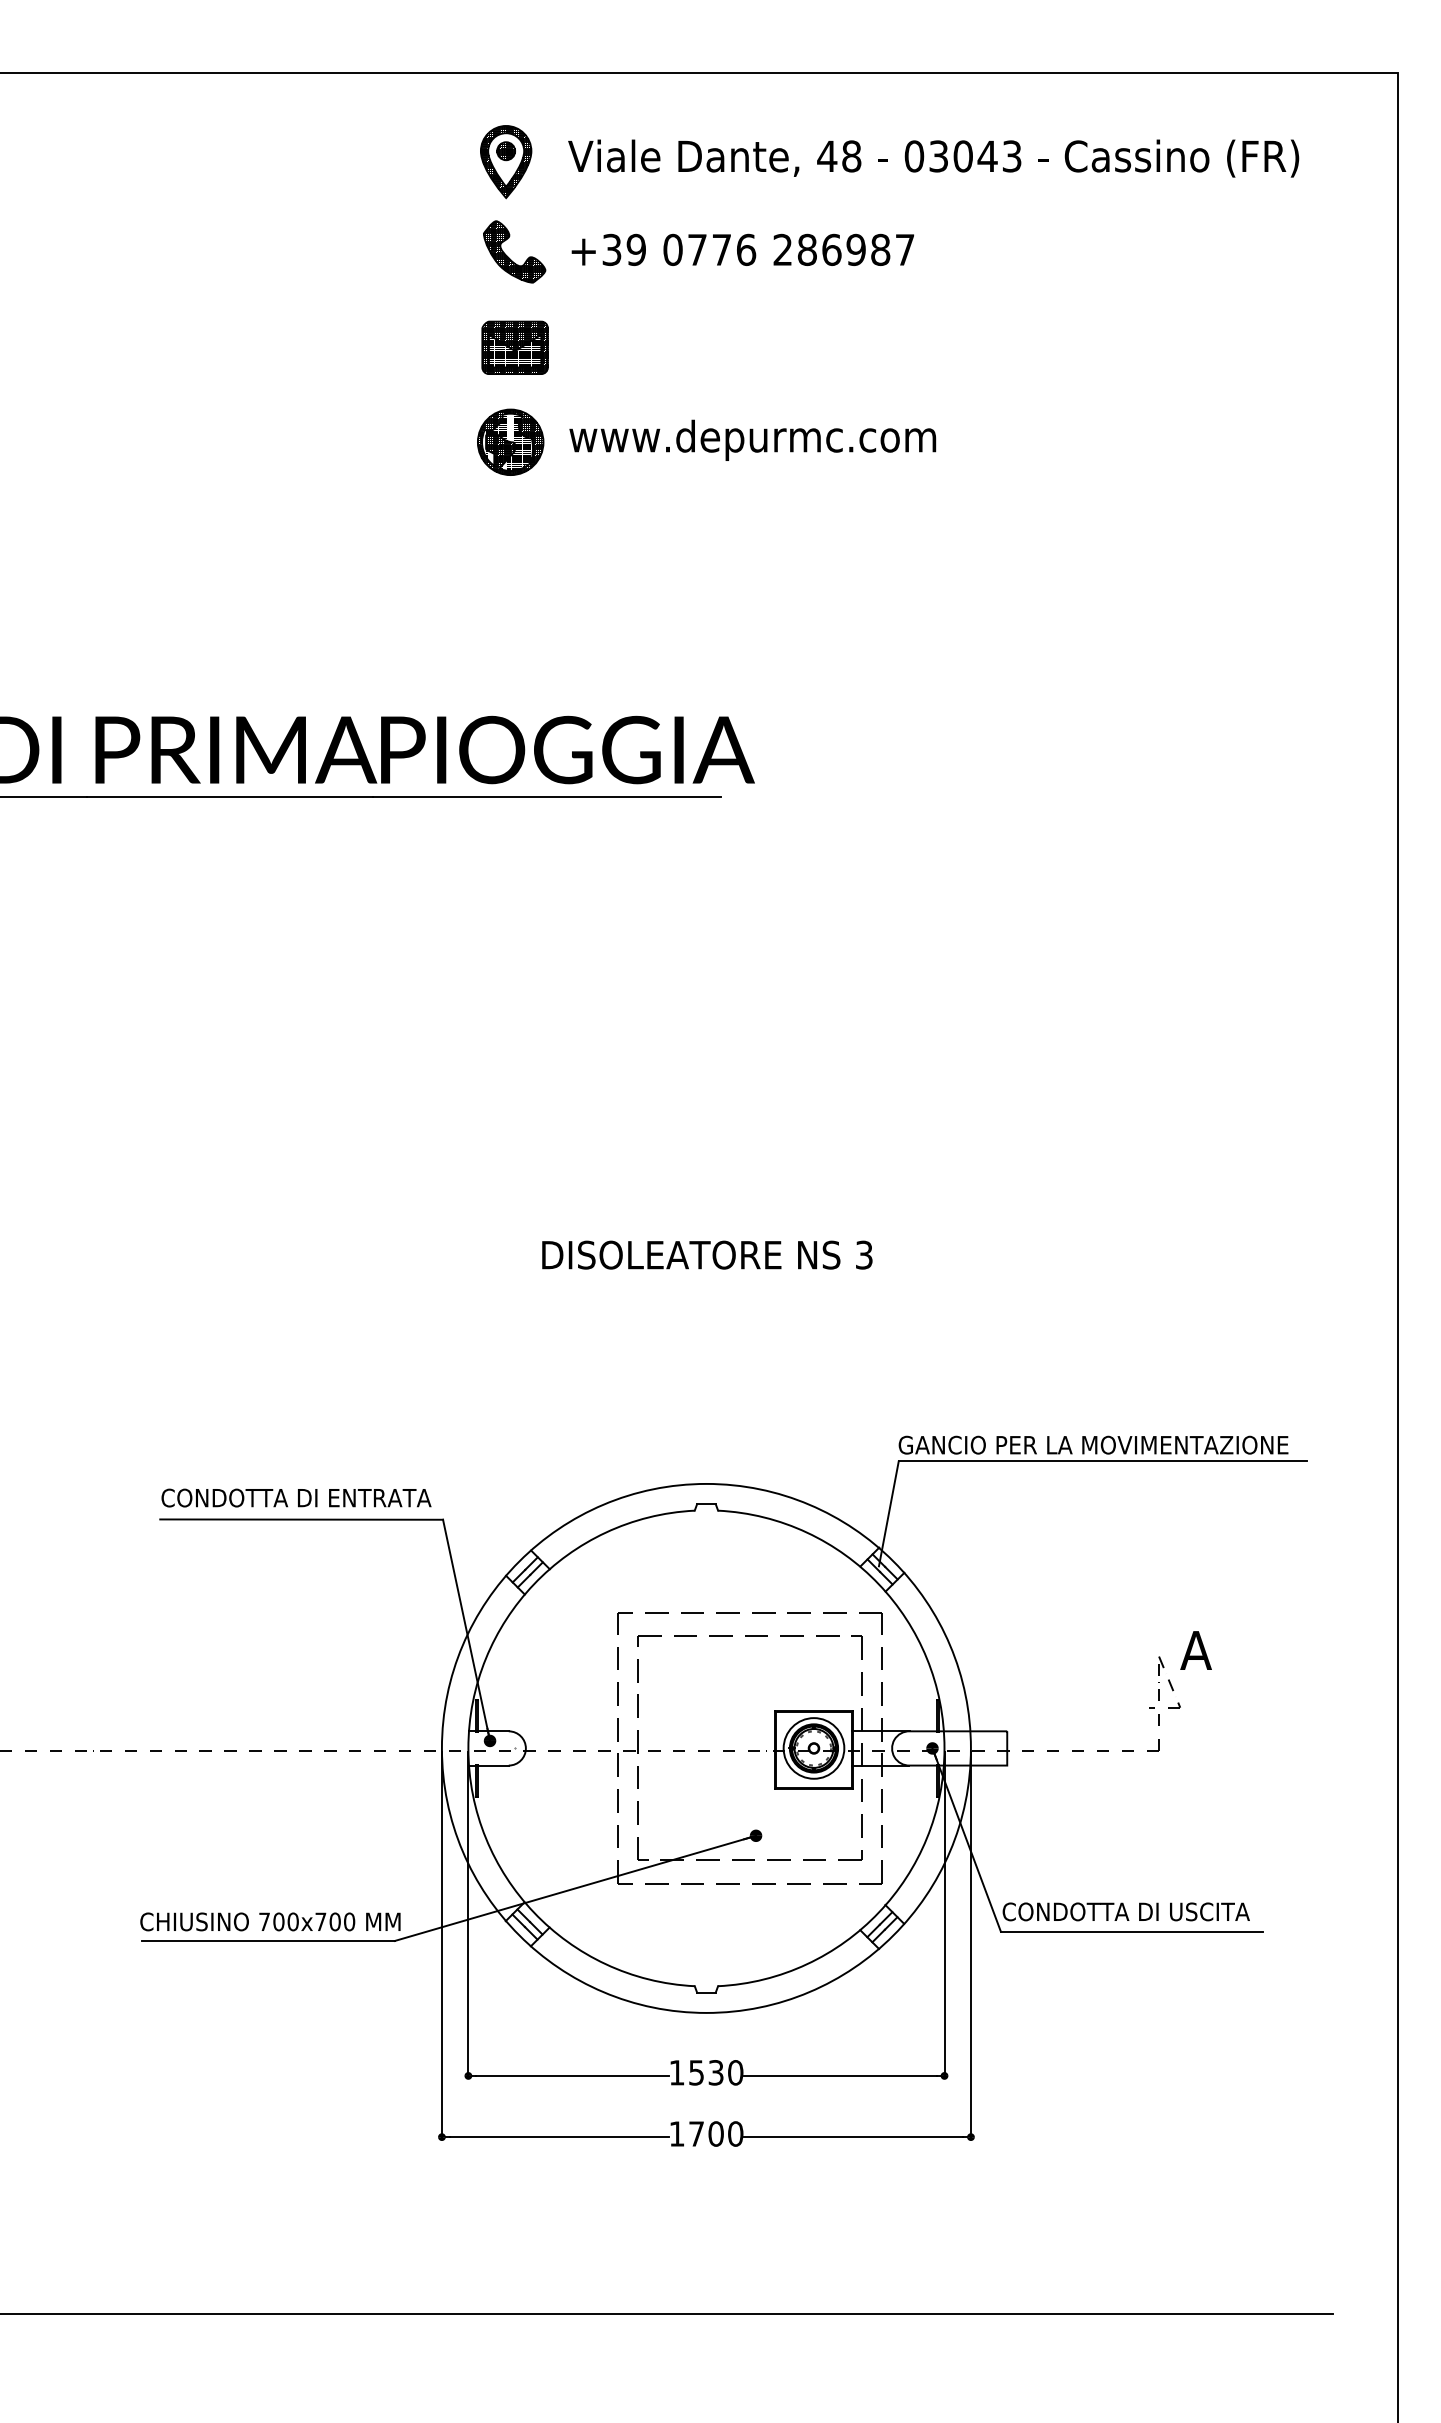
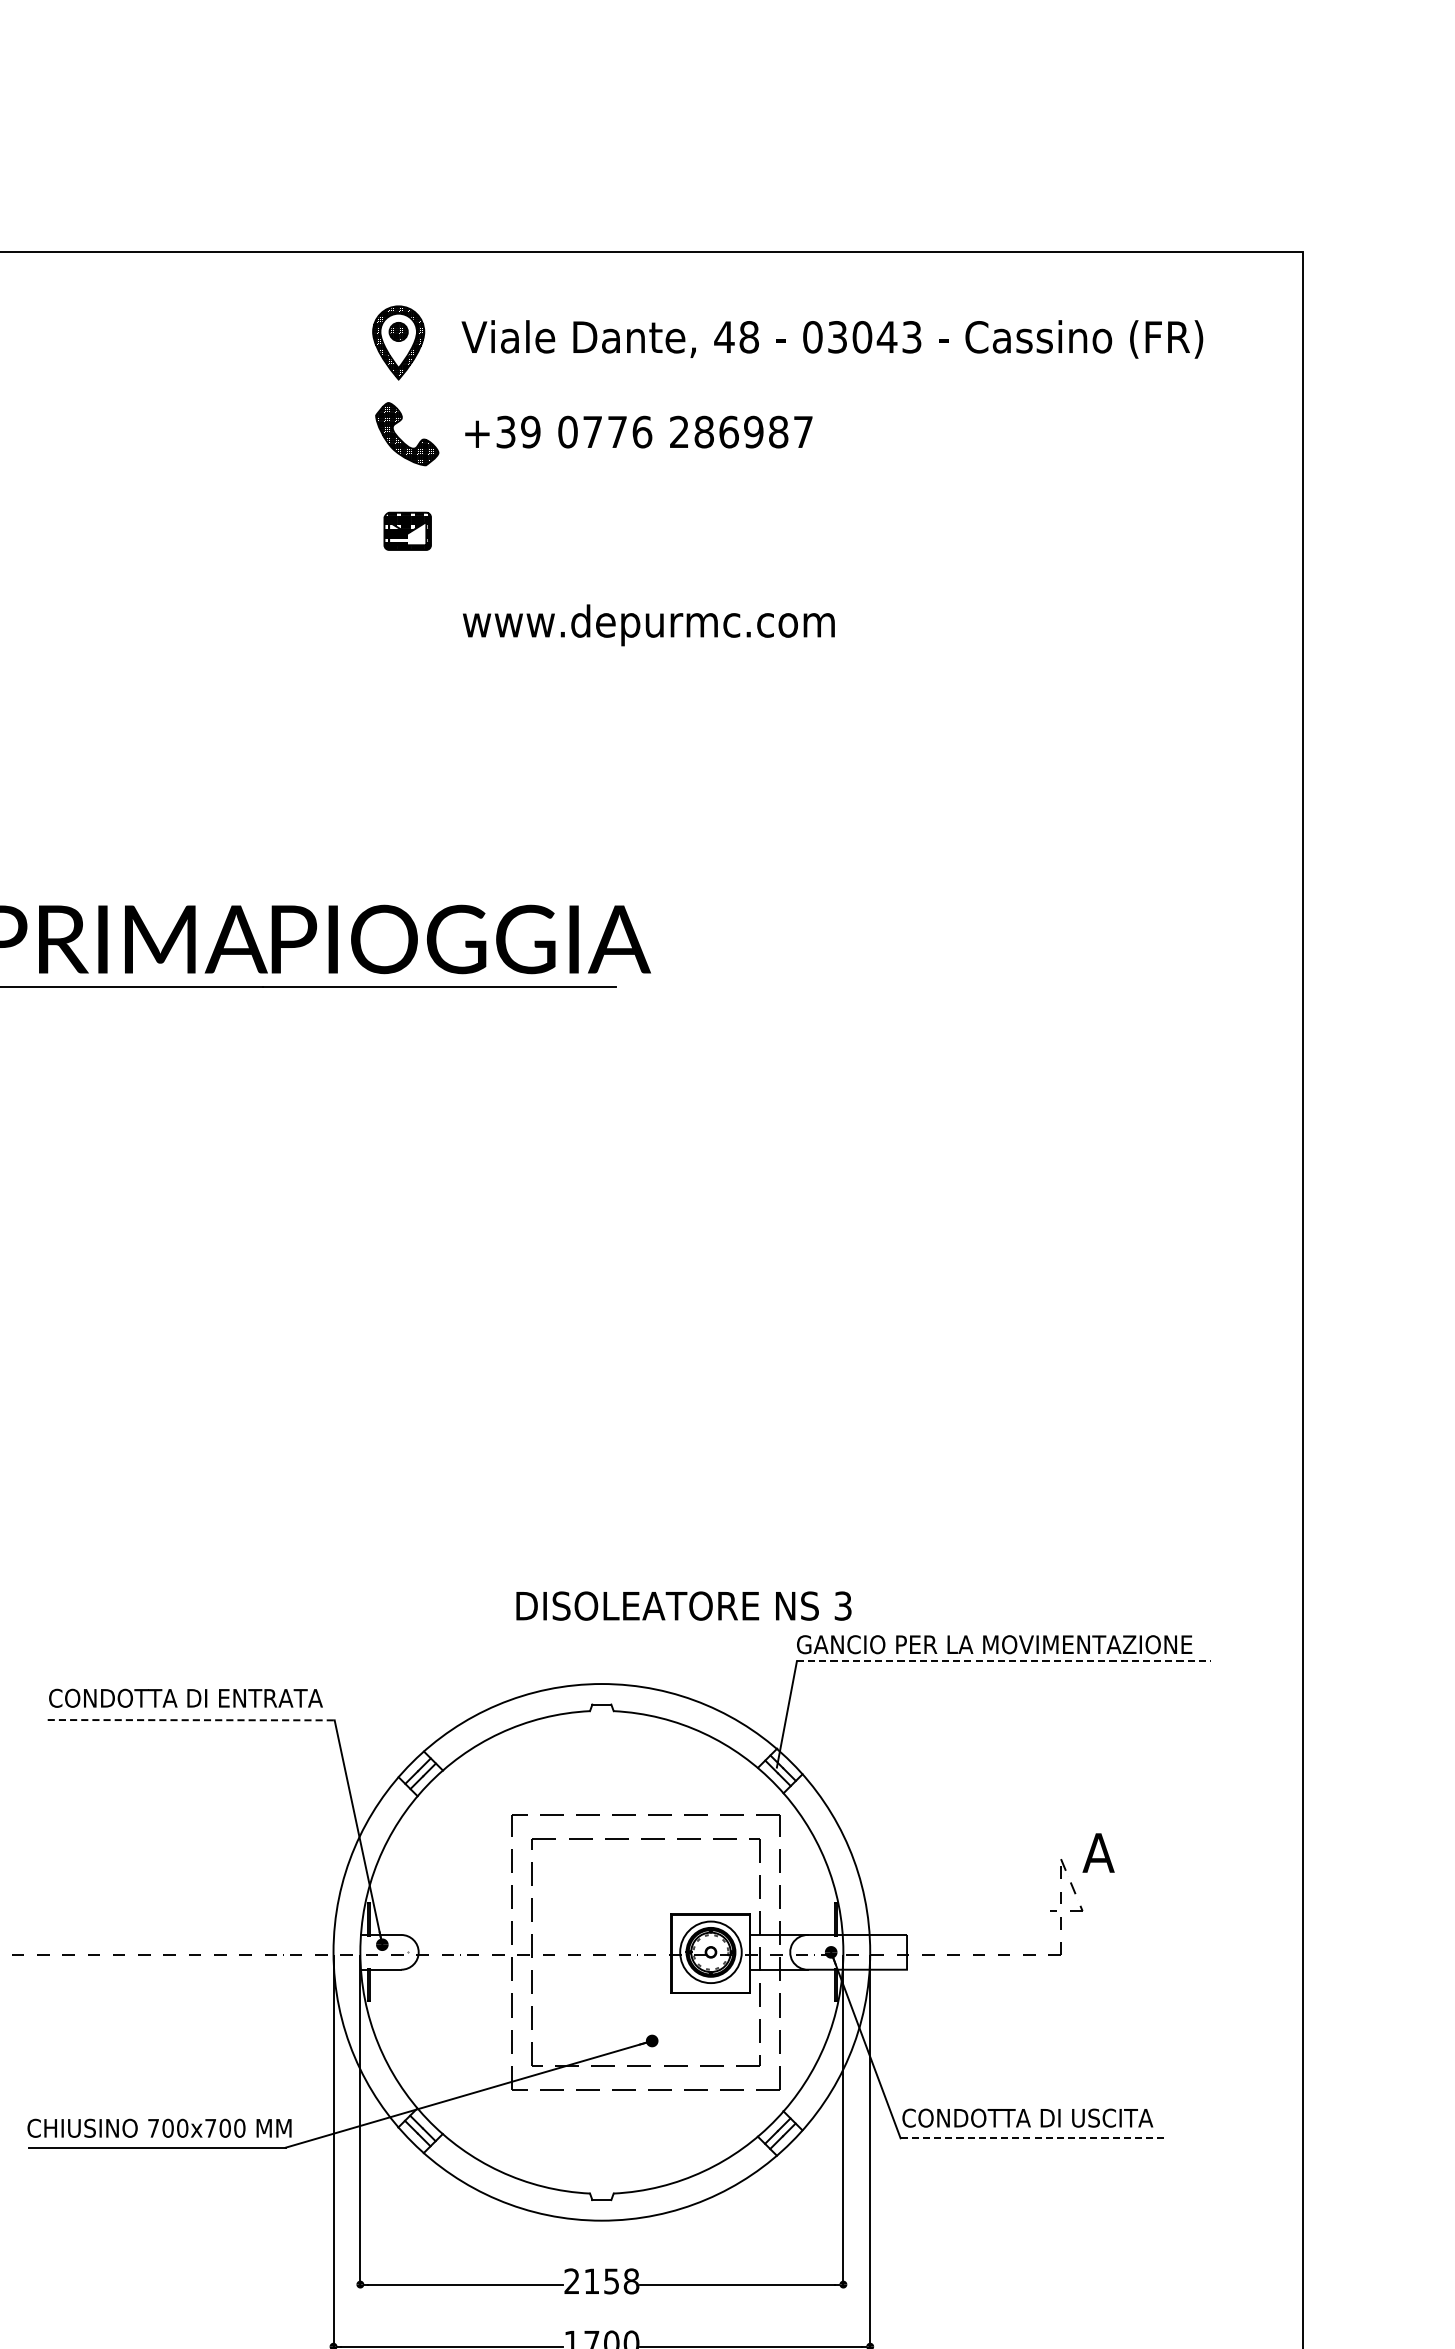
part: (514, 347) -> (407, 531), size x0.7
part: (510, 441) -> (403, 626), removed
text: (707, 1254) -> (684, 1605), moved
line: (1103, 1461) -> (1004, 1661), solid -> dashed
line: (302, 1519) -> (192, 1720), solid -> dashed
line: (1132, 1931) -> (1034, 2138), solid -> dashed
text: (706, 2072) -> (601, 2281), 1530 -> 2158

